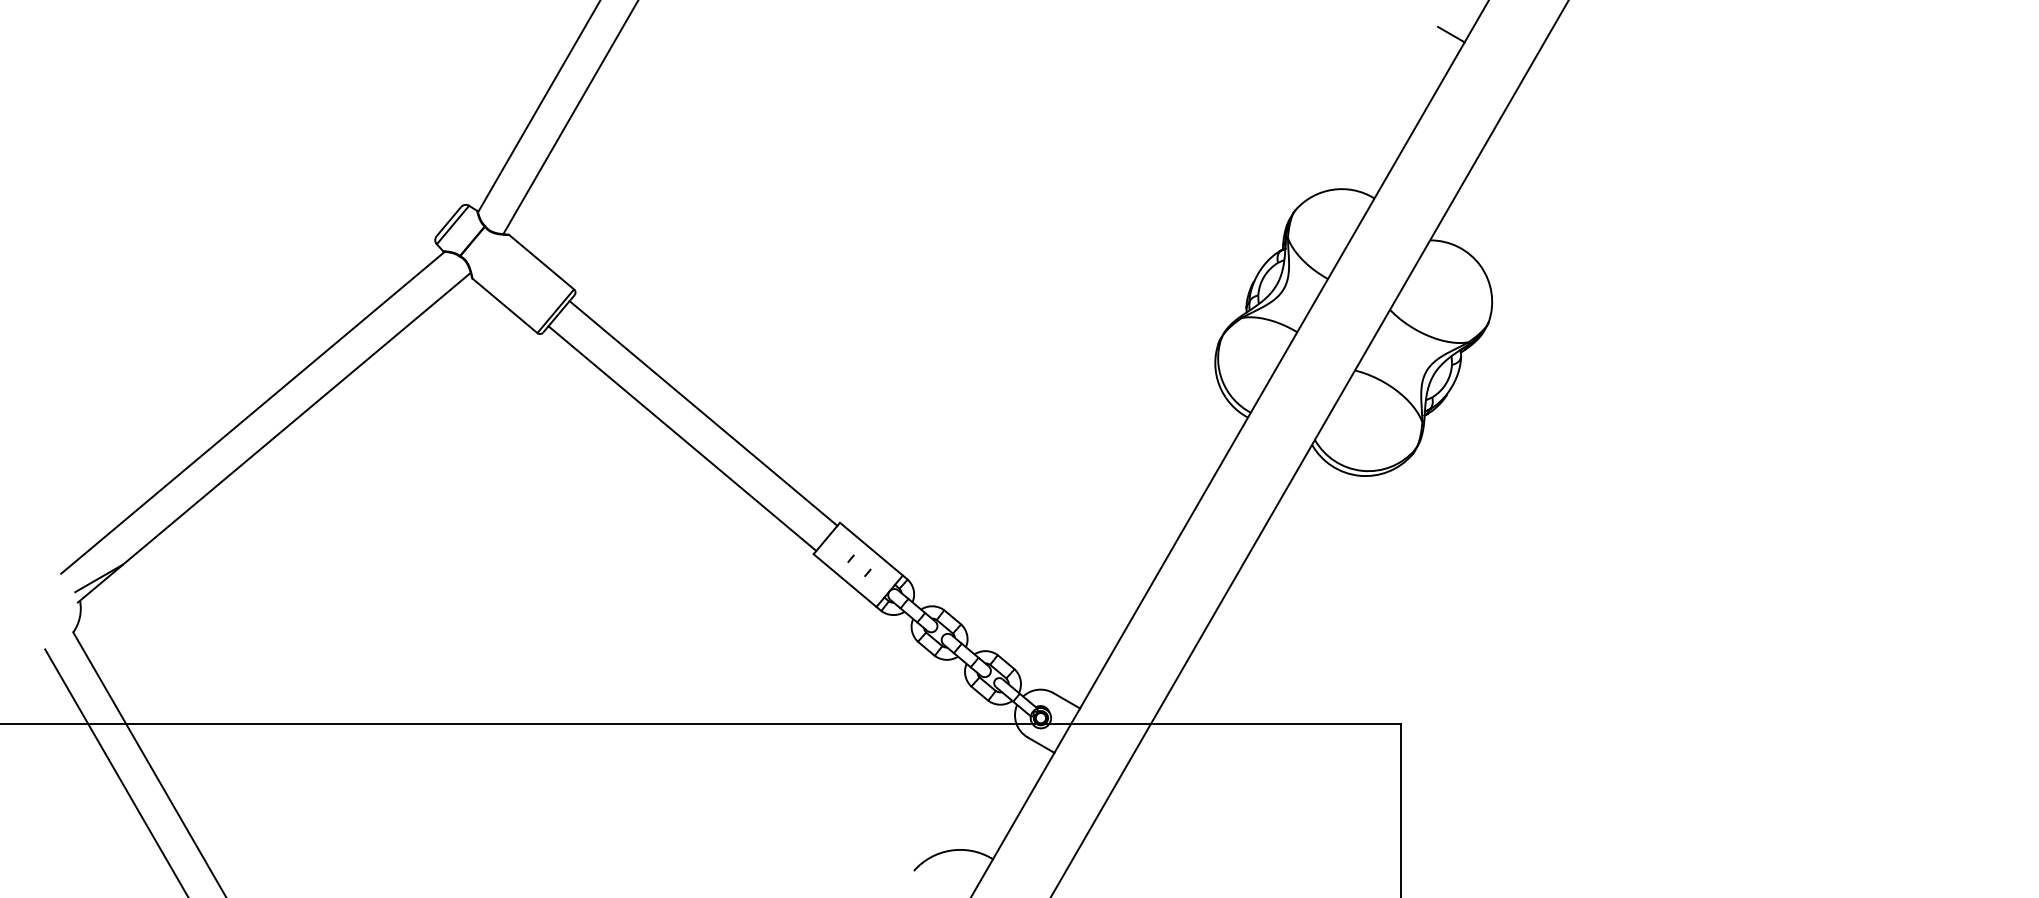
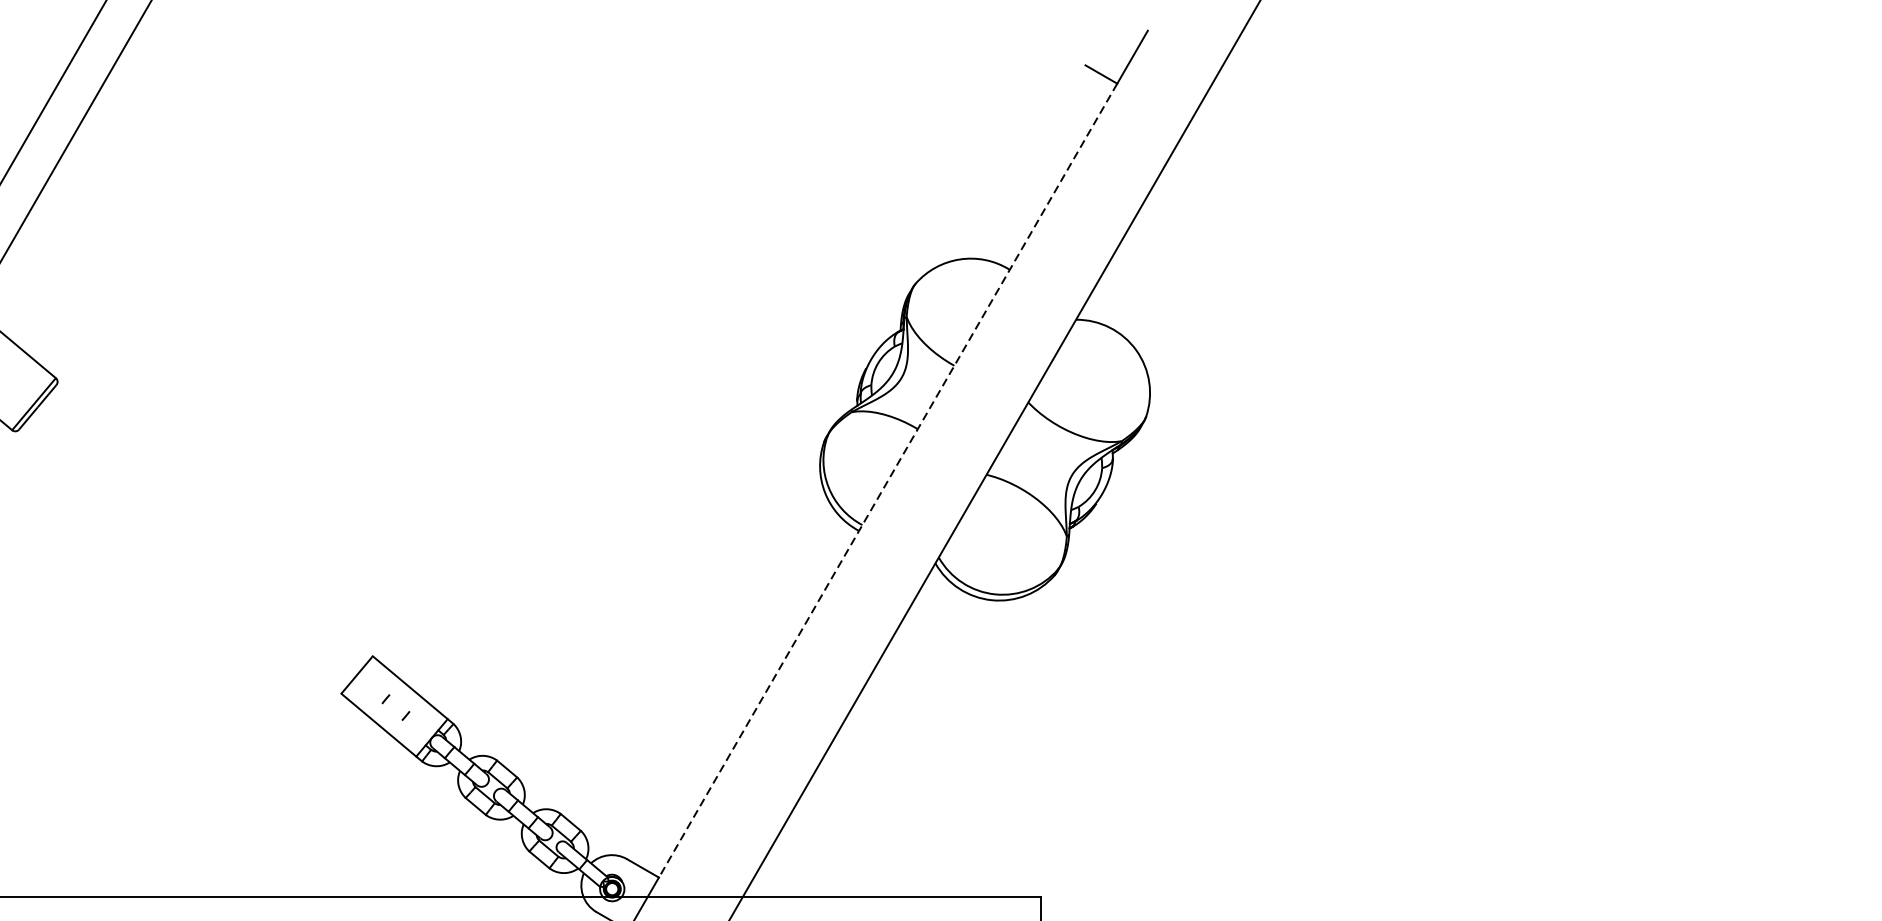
line: (1272, 375) -> (888, 480), solid -> dashed
line: (703, 413) -> (210, 526), removed
line: (682, 438) -> (185, 555), removed

